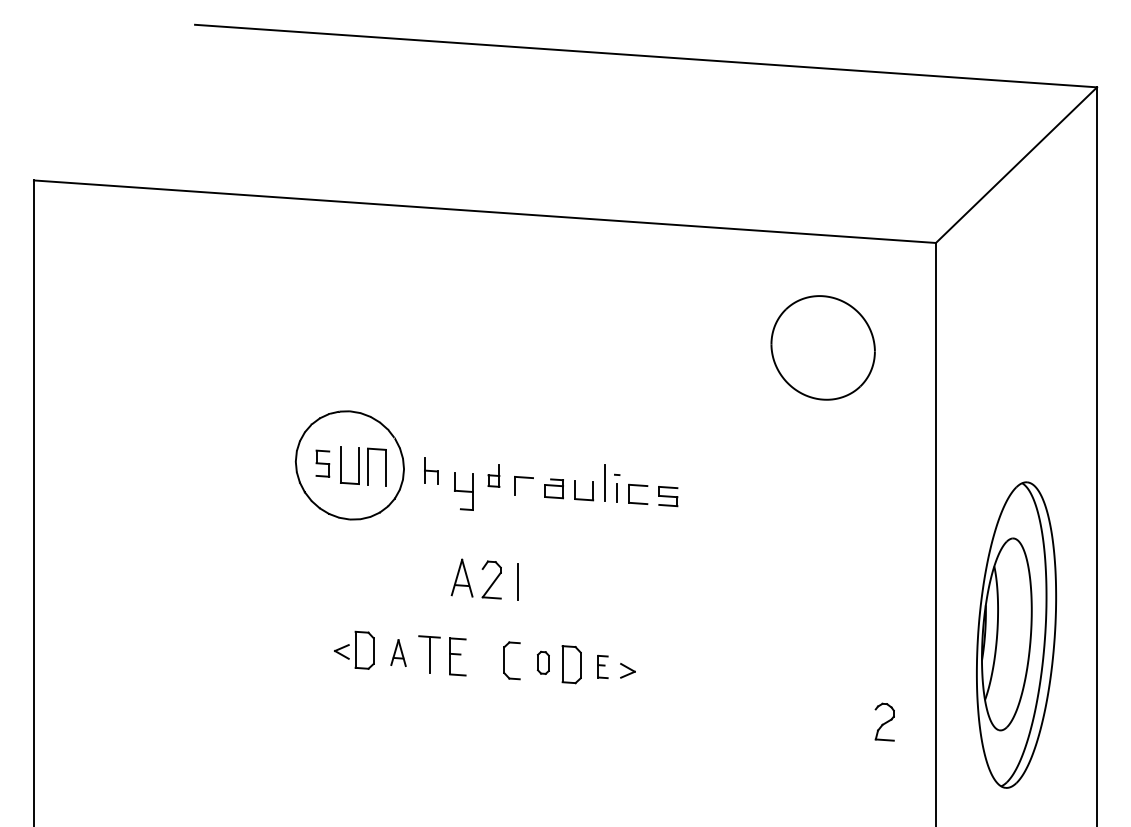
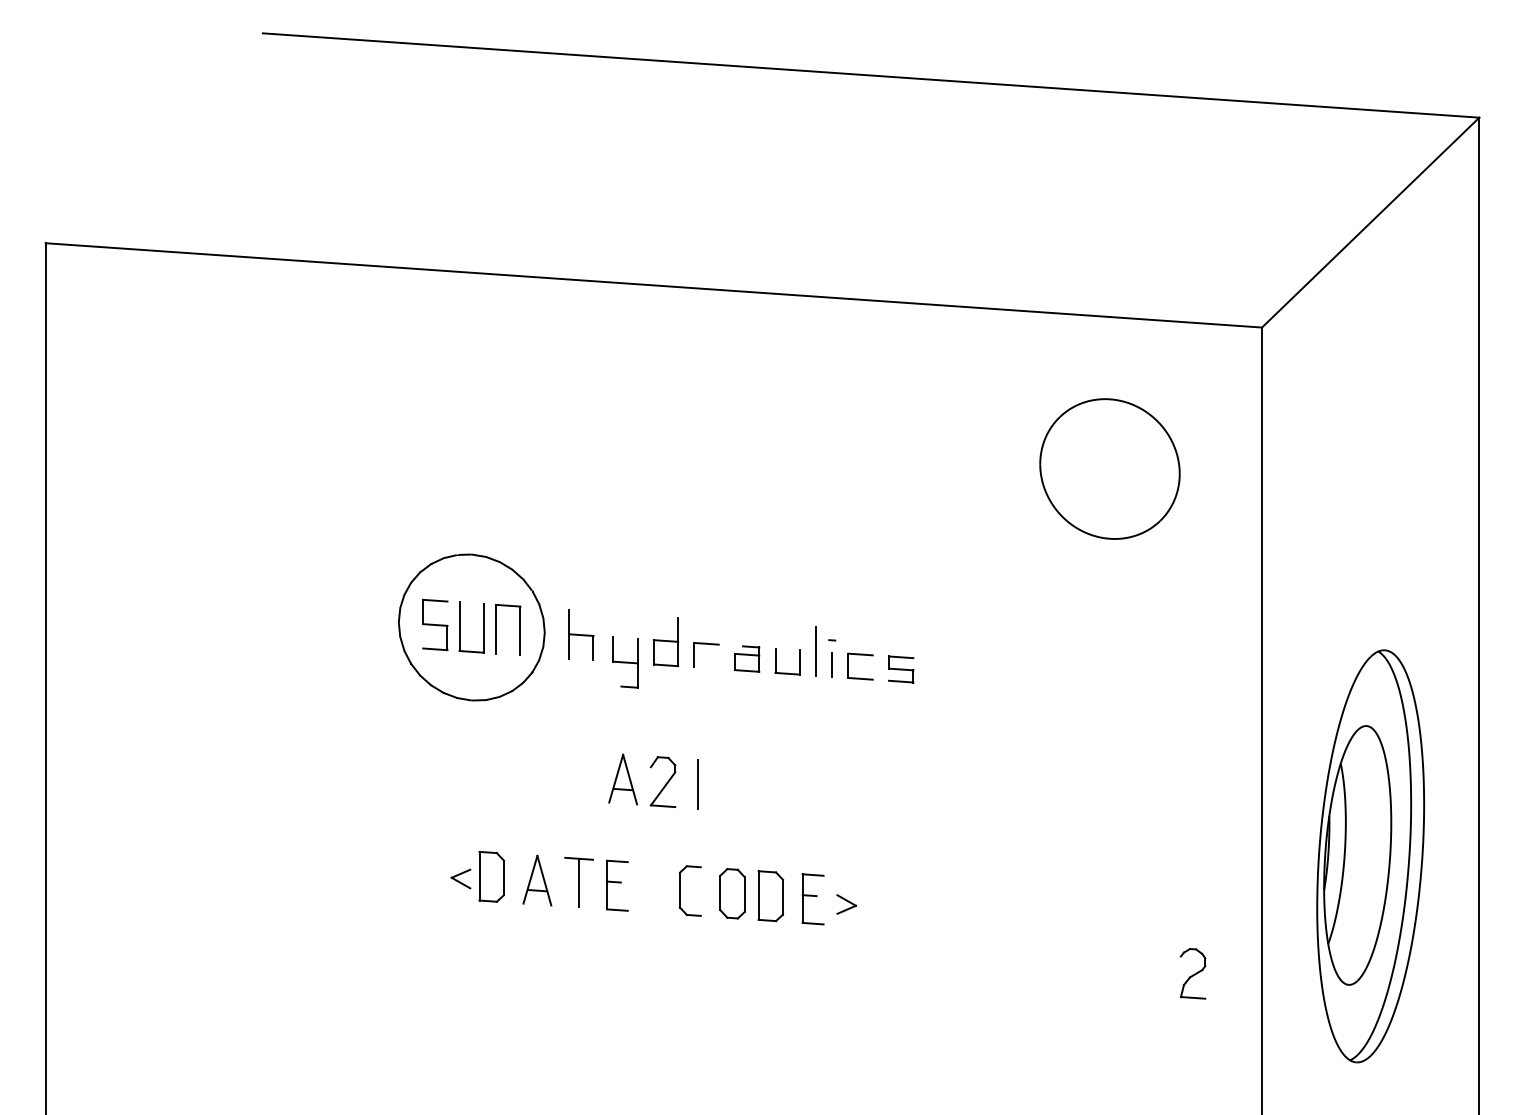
part: (322, 463) -> (434, 624), size x1.43
part: (431, 470) -> (581, 634), size x1.43
part: (493, 475) -> (665, 641), size x1.67
part: (398, 652) -> (537, 879), size x1.43
part: (543, 662) -> (732, 893), size x1.67
part: (602, 666) -> (812, 898), size x1.67

